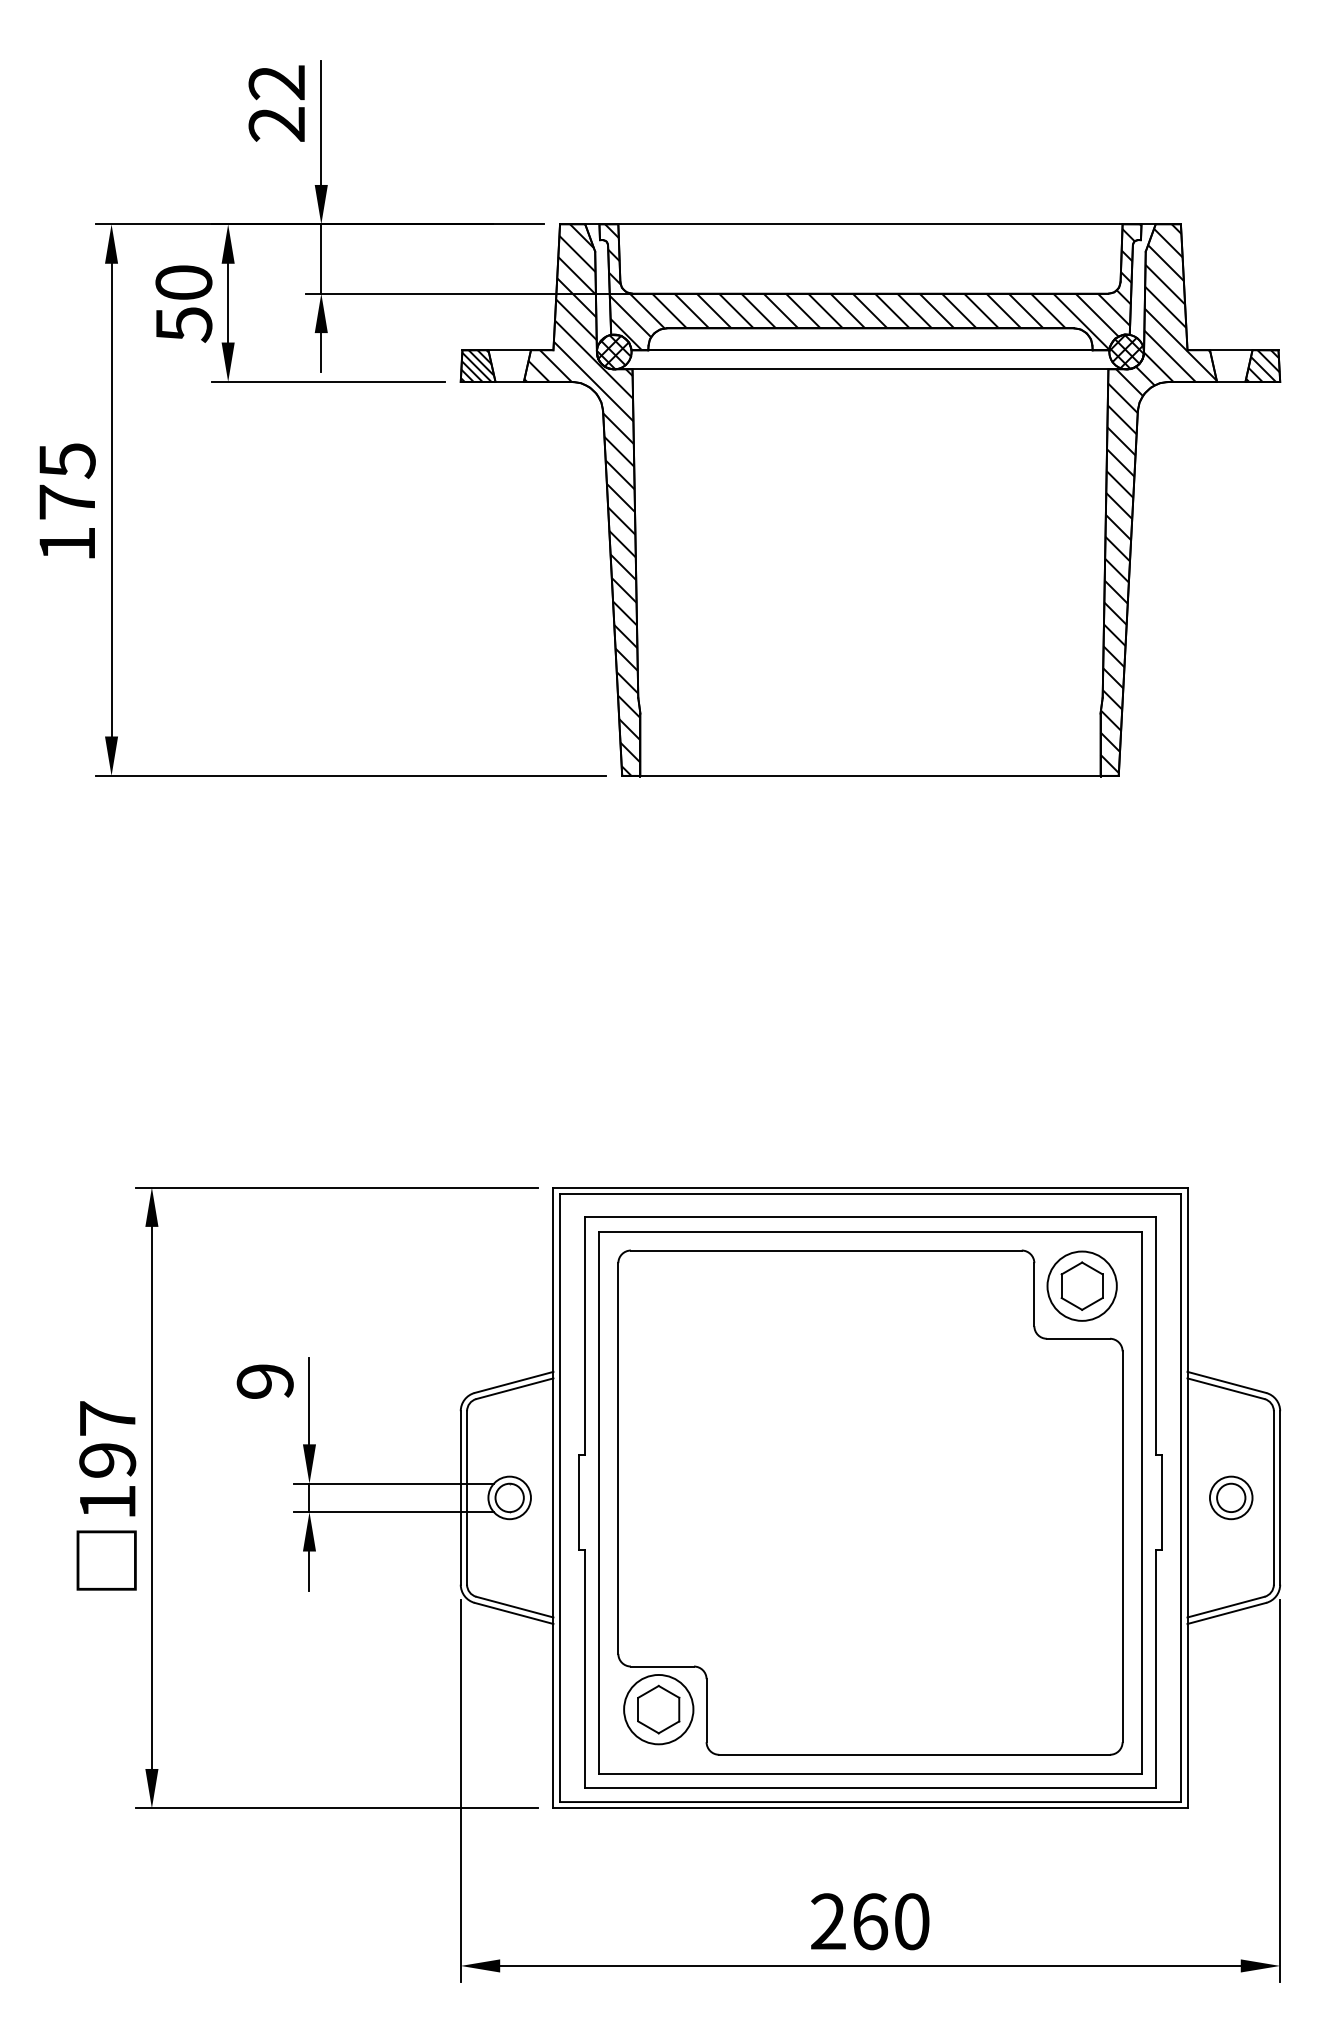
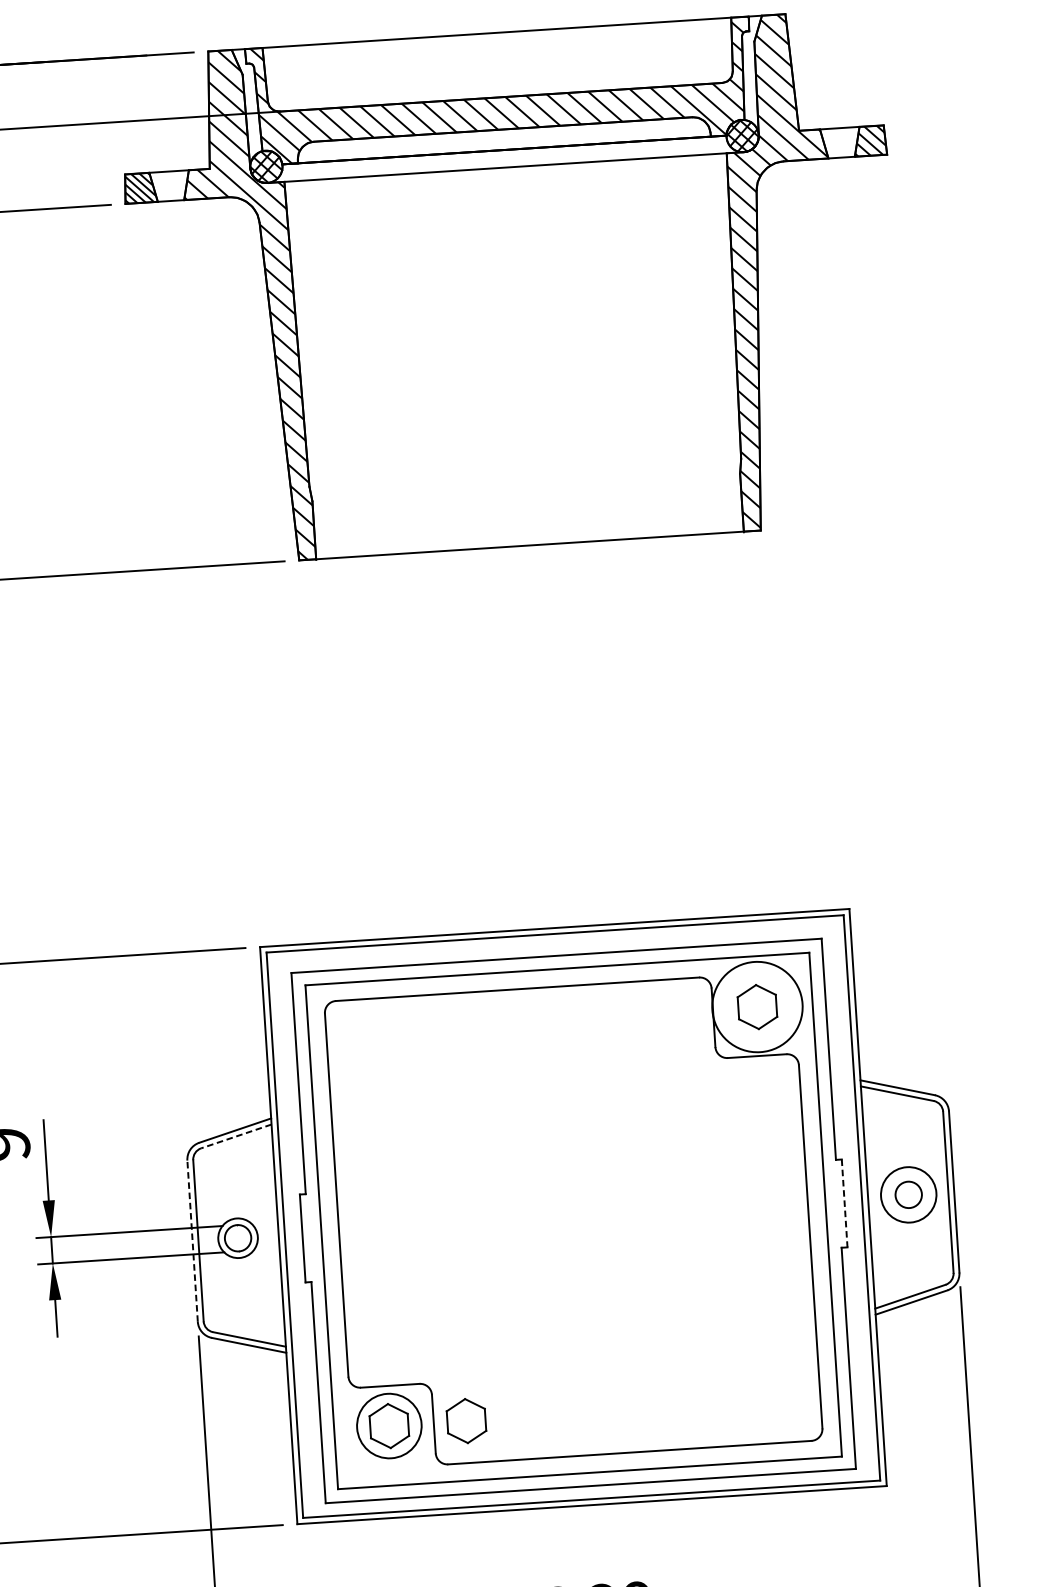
circle: (1081, 1285) -> (756, 1006), size x1.4
line: (514, 1388) -> (235, 1136), solid -> dashed
line: (460, 1497) -> (192, 1240), solid -> dashed
circle: (1230, 1497) -> (908, 1194), size x1.4
line: (1162, 1503) -> (845, 1204), solid -> dashed
part: (741, 1709) -> (466, 1420), added

